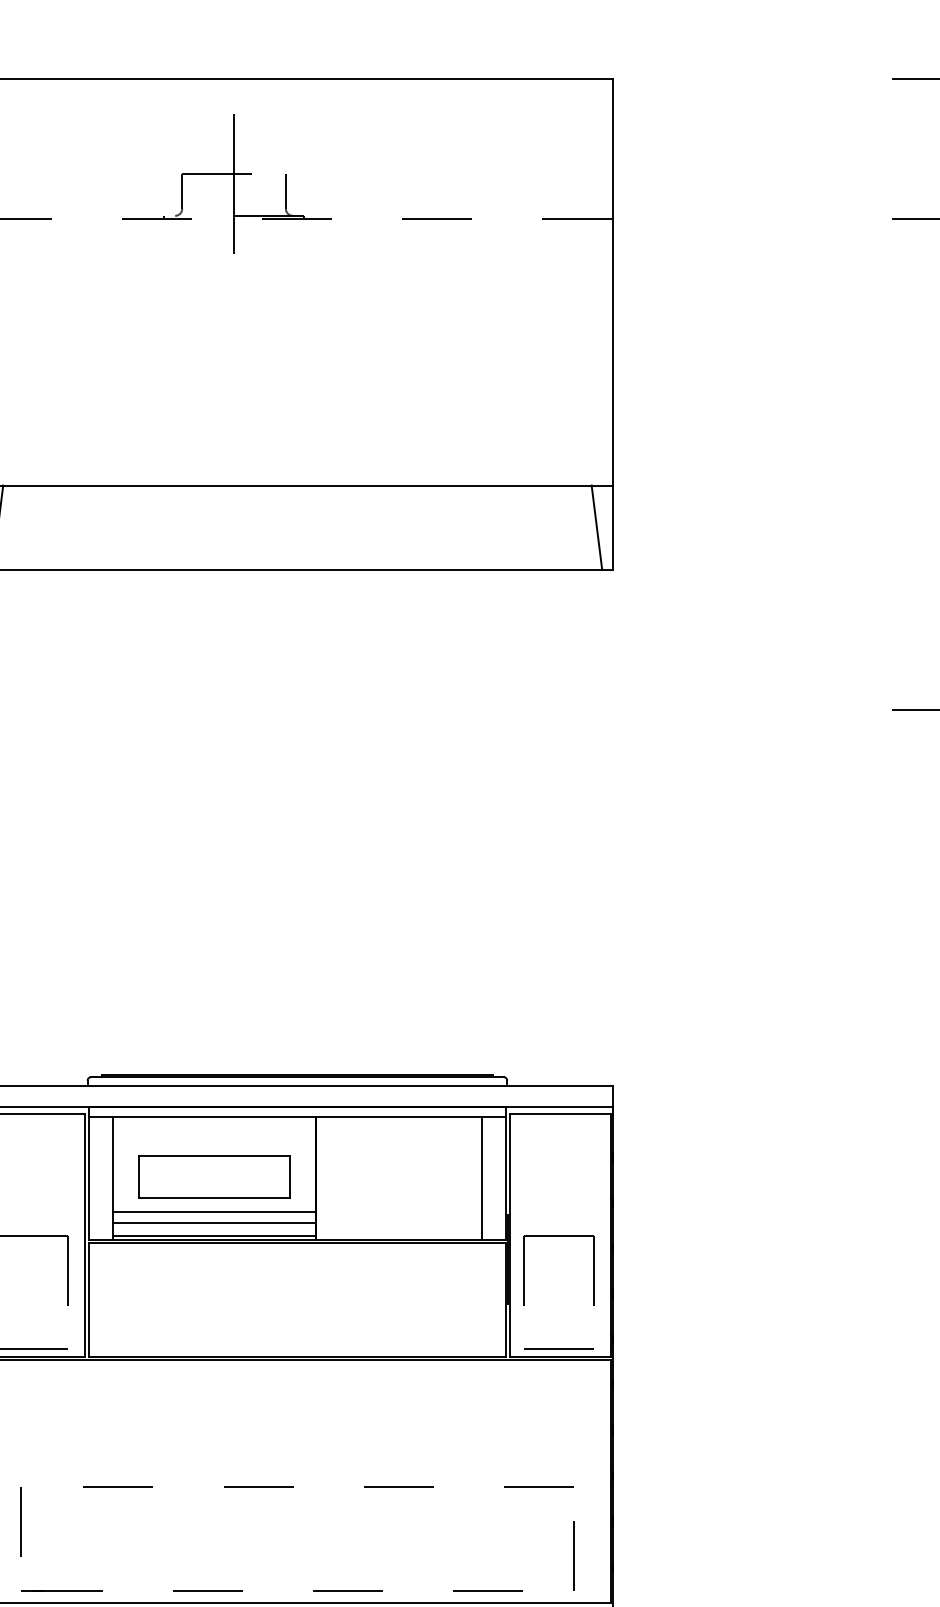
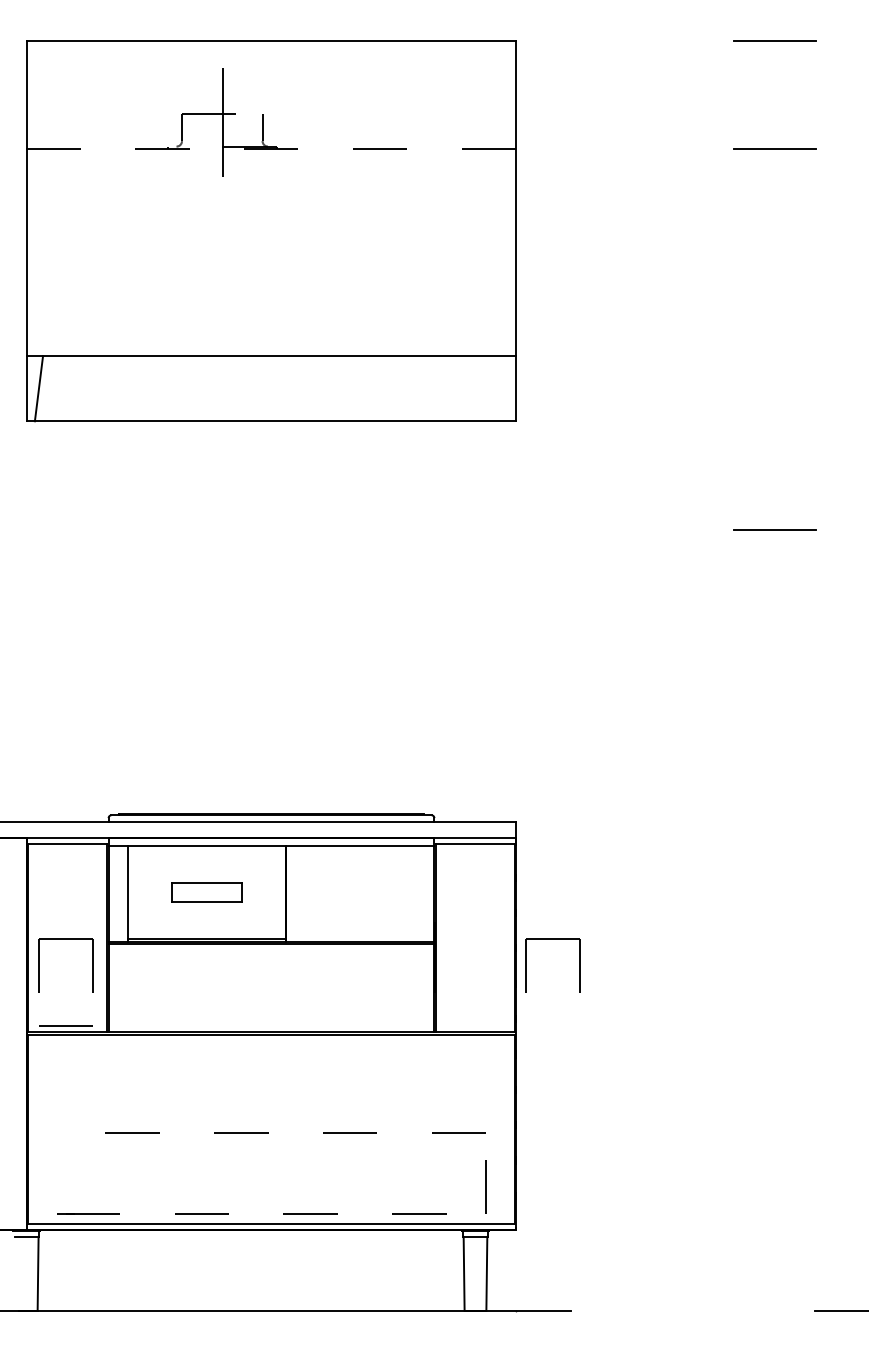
line: (596, 527) -> (503, 388), removed
part: (214, 1176) -> (207, 892), size x0.6
line: (481, 1177) -> (414, 893), removed
line: (214, 1211) -> (207, 919), removed
line: (214, 1222) -> (207, 928), removed
part: (558, 1237) -> (552, 939), moved
line: (558, 1349) -> (474, 1026), removed
line: (20, 1521) -> (56, 1160), removed

